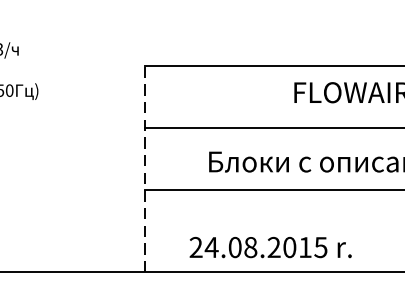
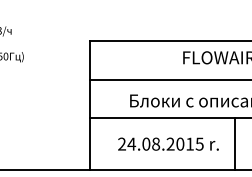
line: (145, 169) -> (90, 105), dashed -> solid
line: (376, 230) -> (234, 143), added
text: (270, 246) -> (168, 143), moved

